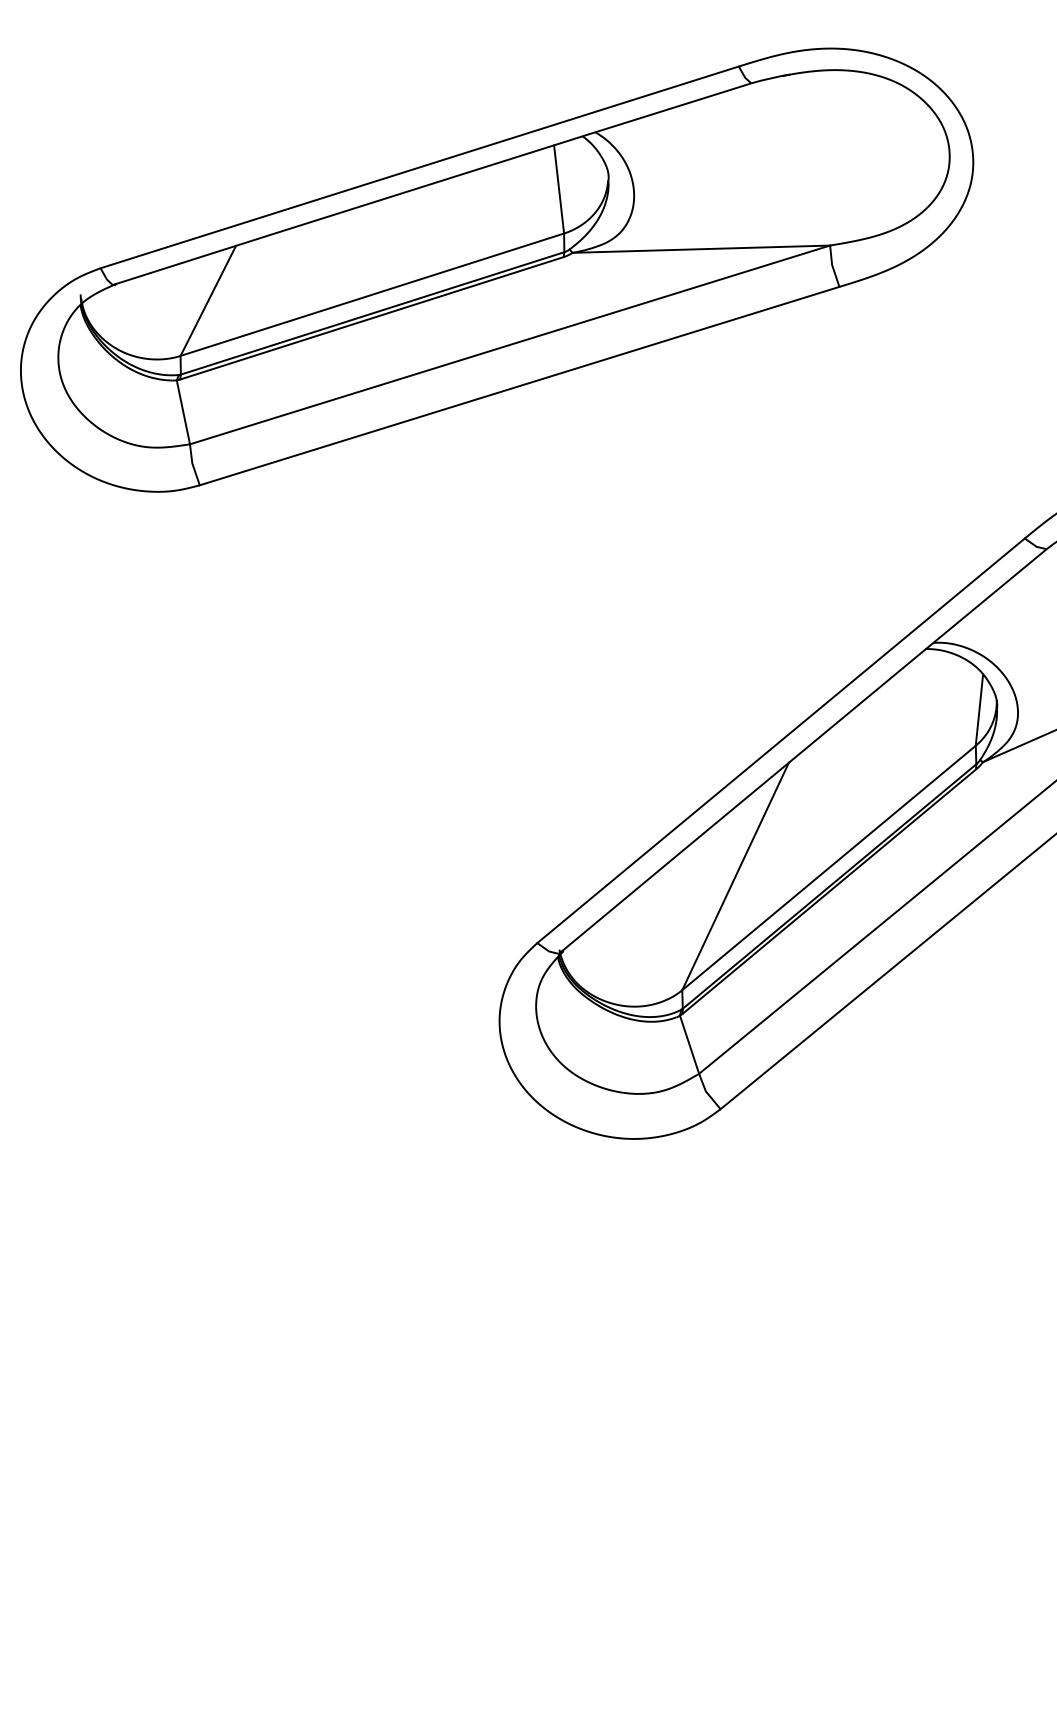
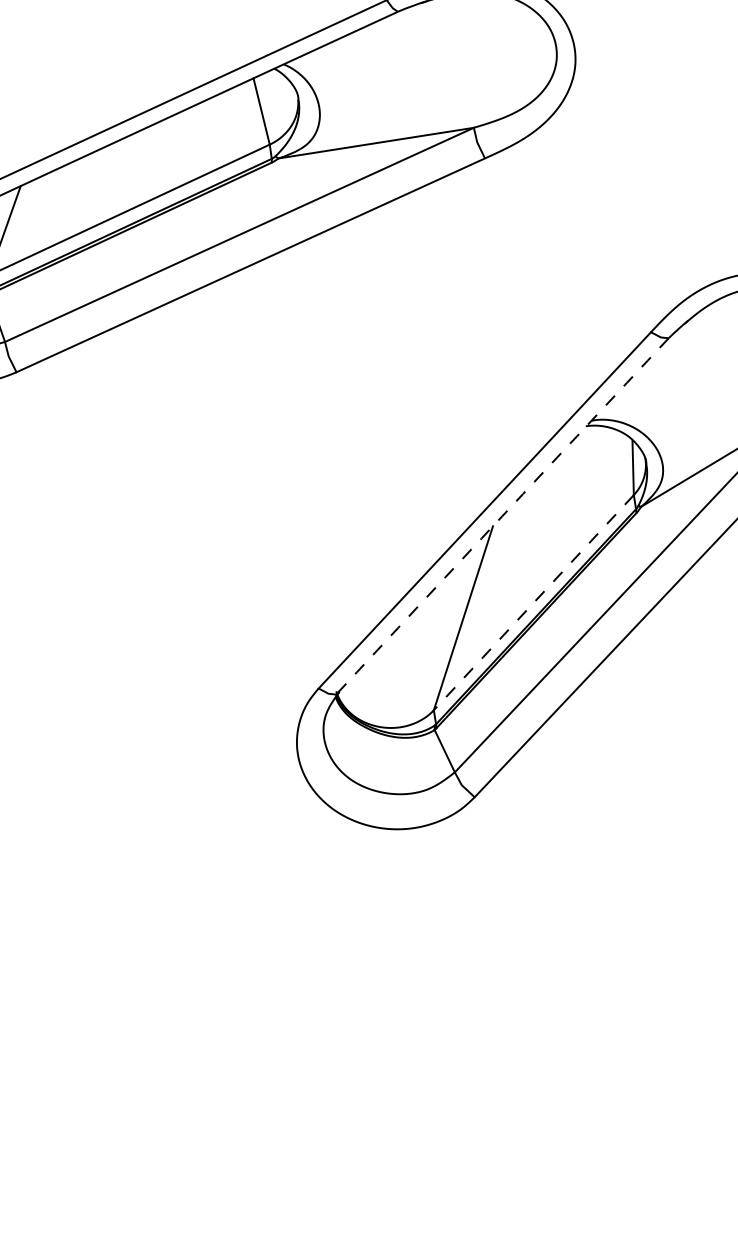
arc: (802, 751) -> (502, 516), solid -> dashed
line: (829, 868) -> (534, 603), solid -> dashed

